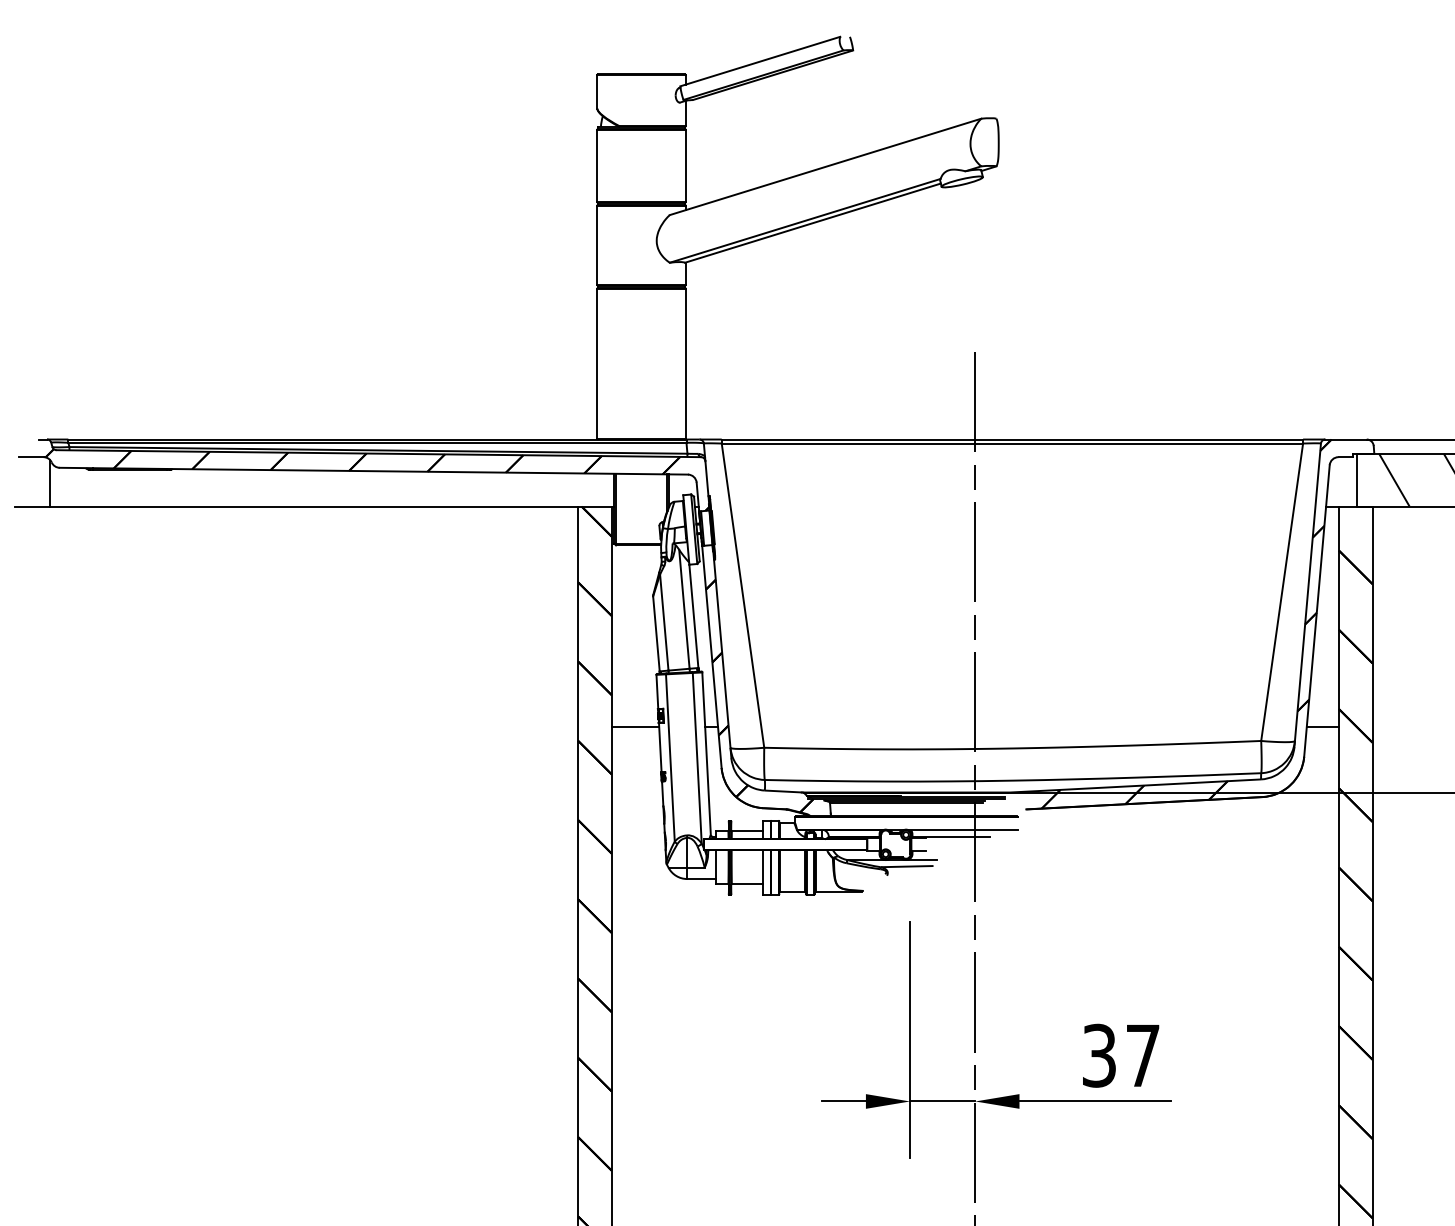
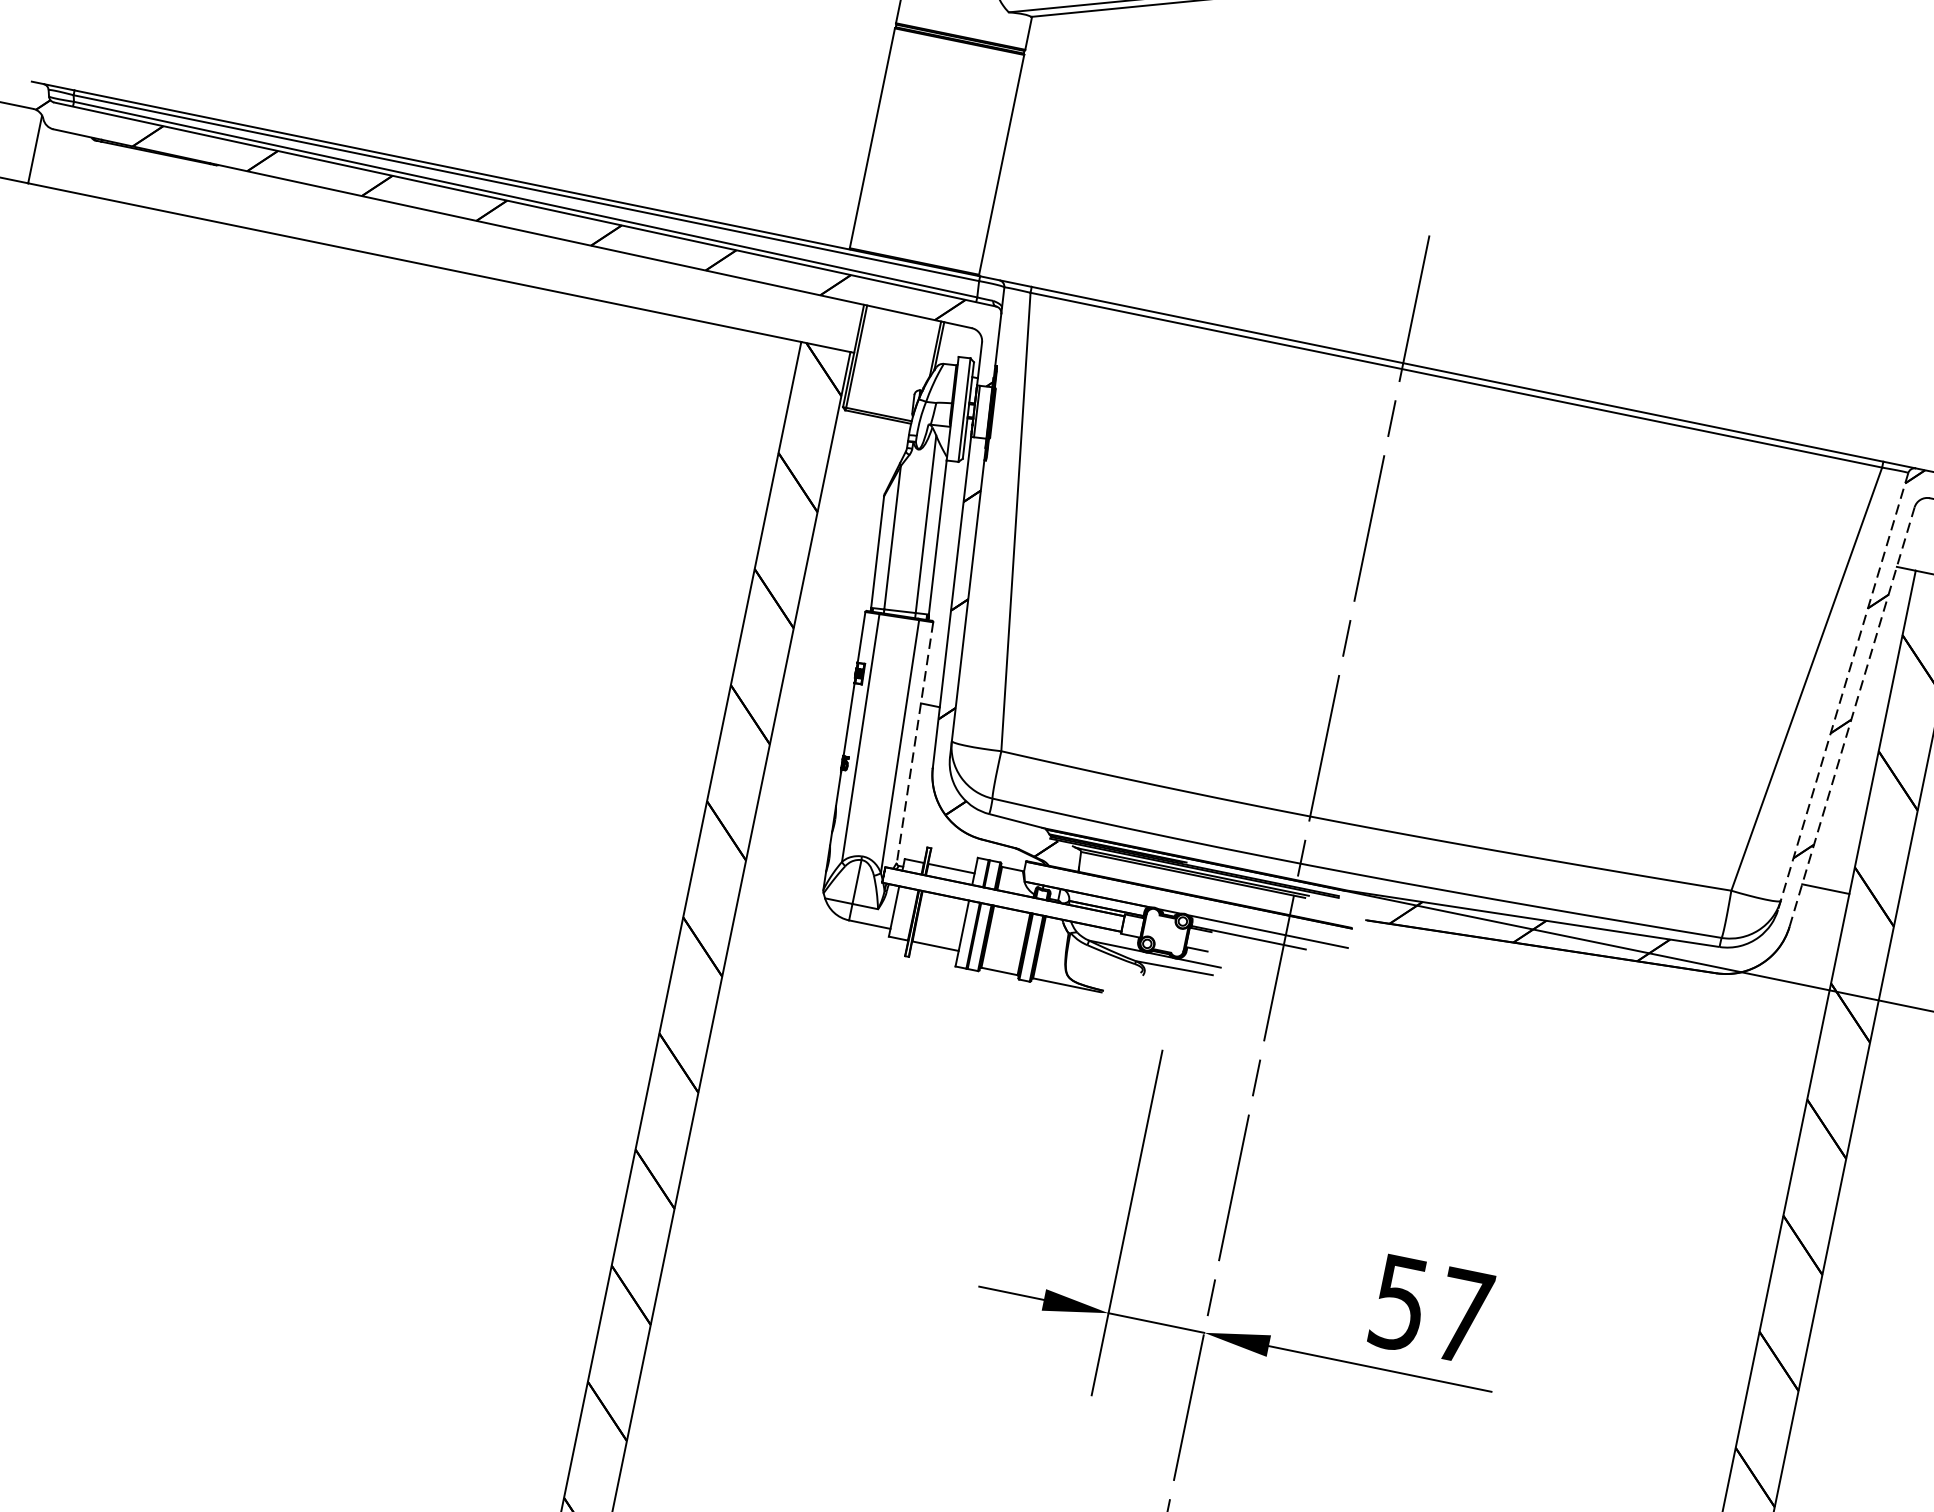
line: (1307, 595) -> (1842, 691), solid -> dashed
line: (1316, 610) -> (1851, 716), solid -> dashed
line: (635, 727) -> (818, 682), removed
line: (706, 754) -> (914, 743), solid -> dashed
text: (1099, 1055) -> (1399, 1302), 37 -> 57

